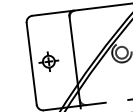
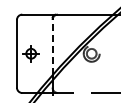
line: (73, 49) -> (52, 46), solid -> dashed

